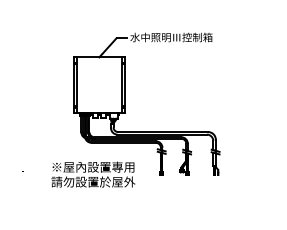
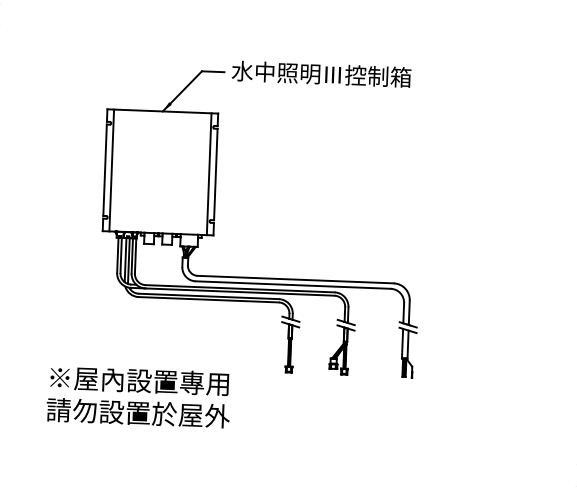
text: (93, 174) -> (139, 396), moved

